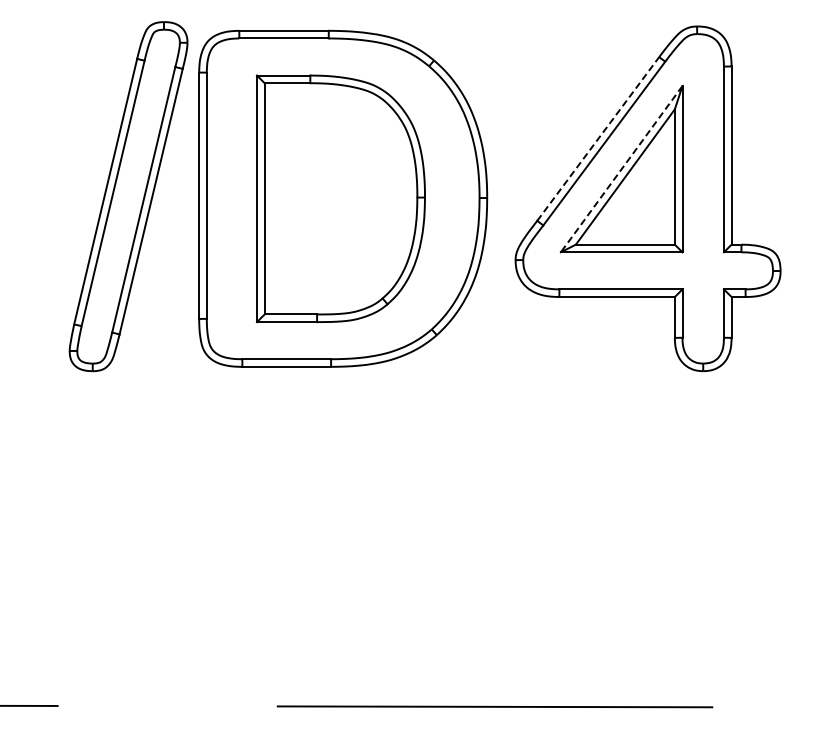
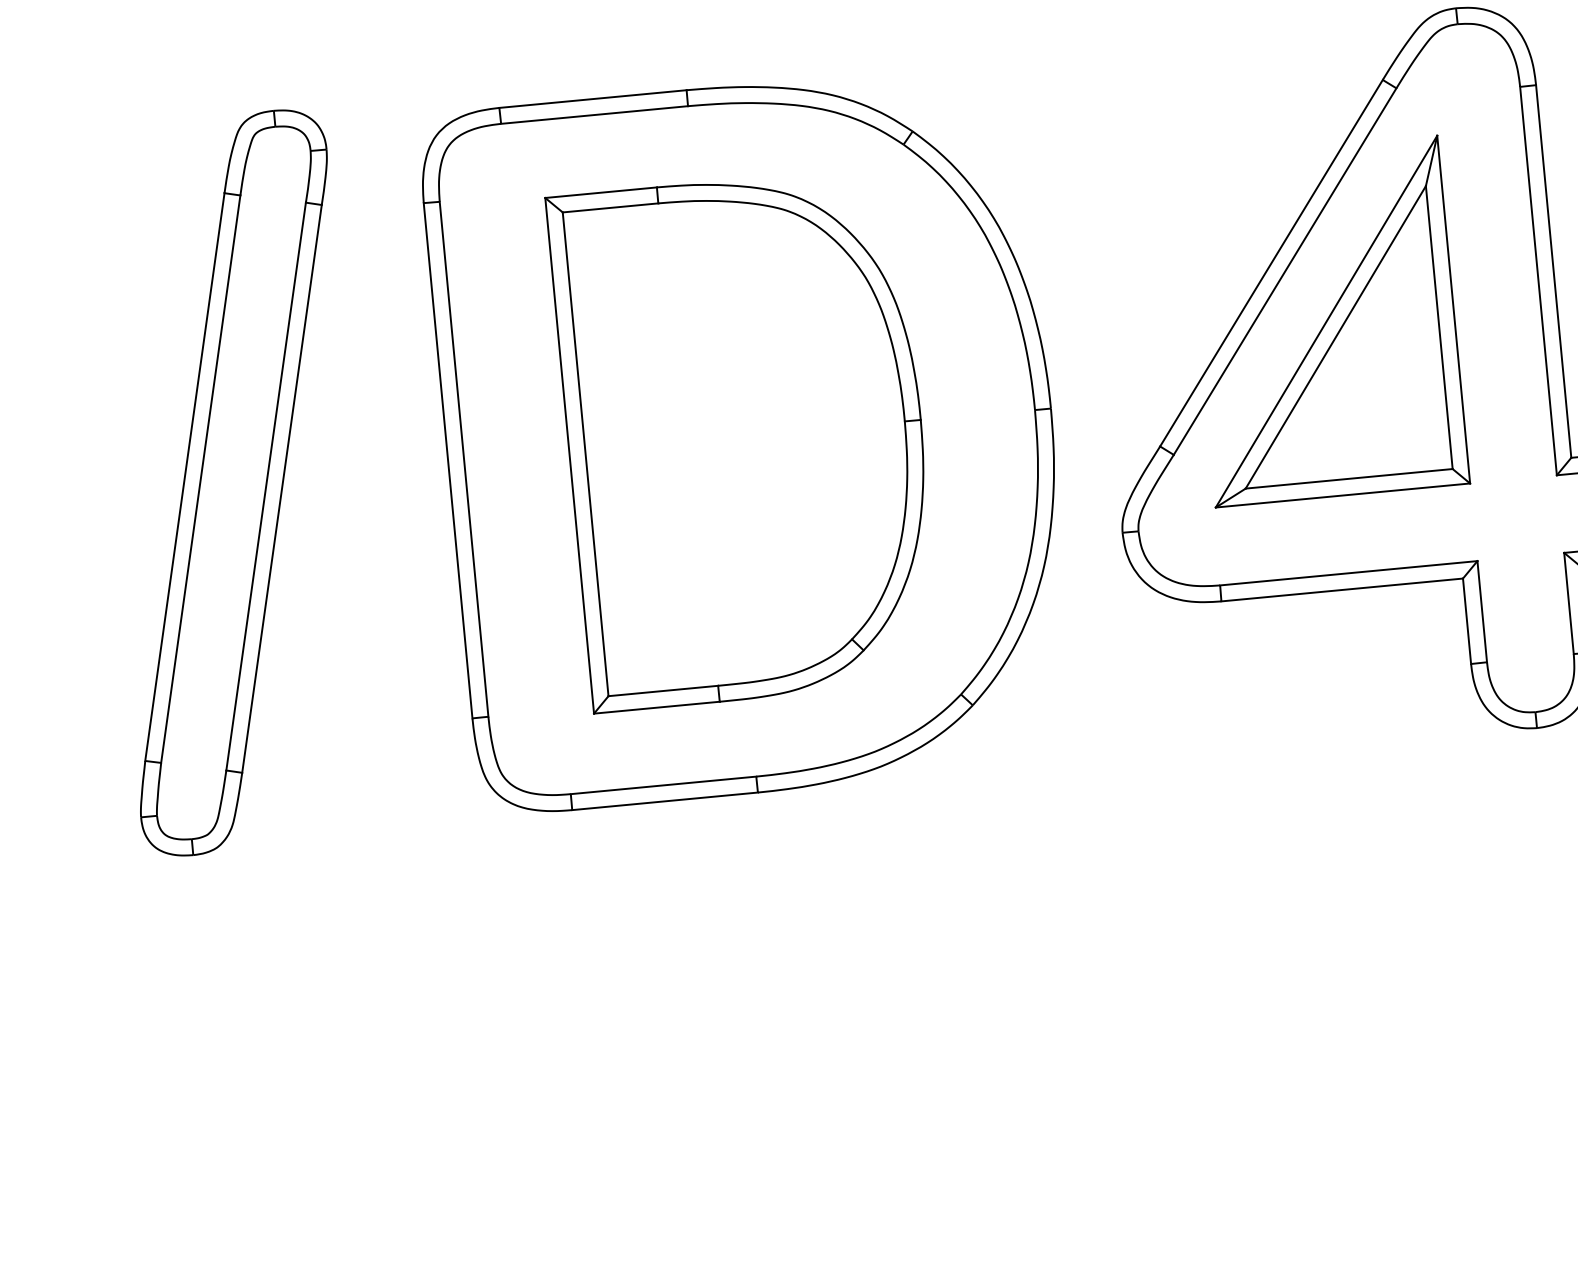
line: (598, 138) -> (1271, 262), dashed -> solid
line: (621, 169) -> (1326, 322), dashed -> solid
part: (128, 196) -> (233, 482), moved

